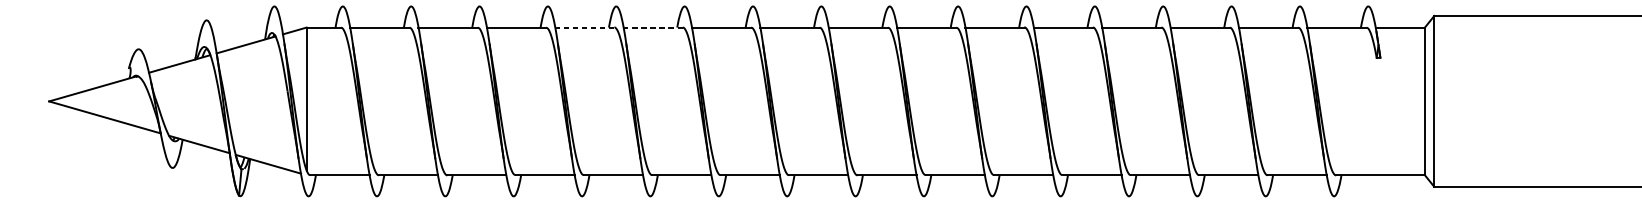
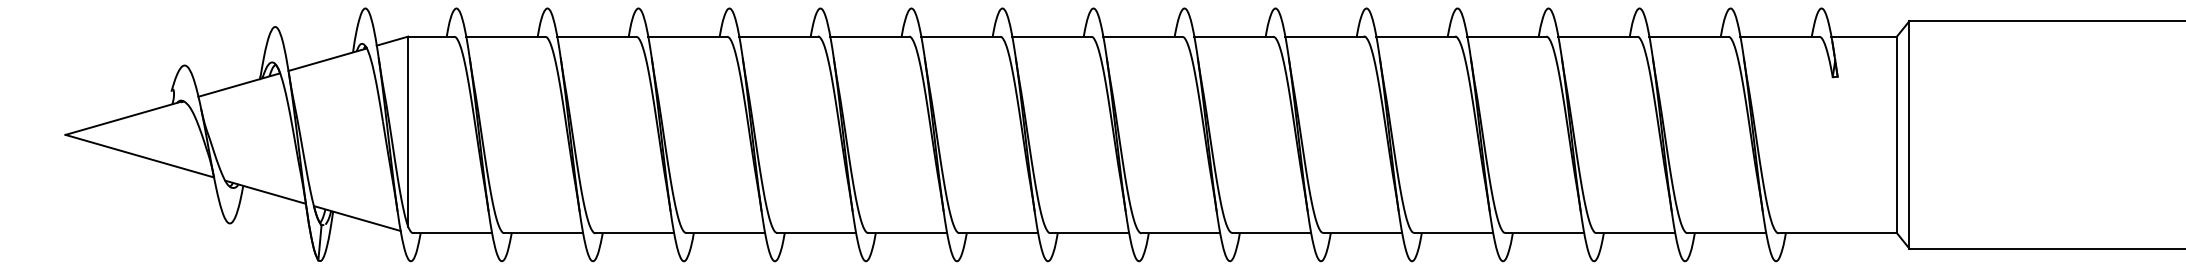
line: (584, 27) -> (778, 36), dashed -> solid
line: (653, 27) -> (869, 36), dashed -> solid

